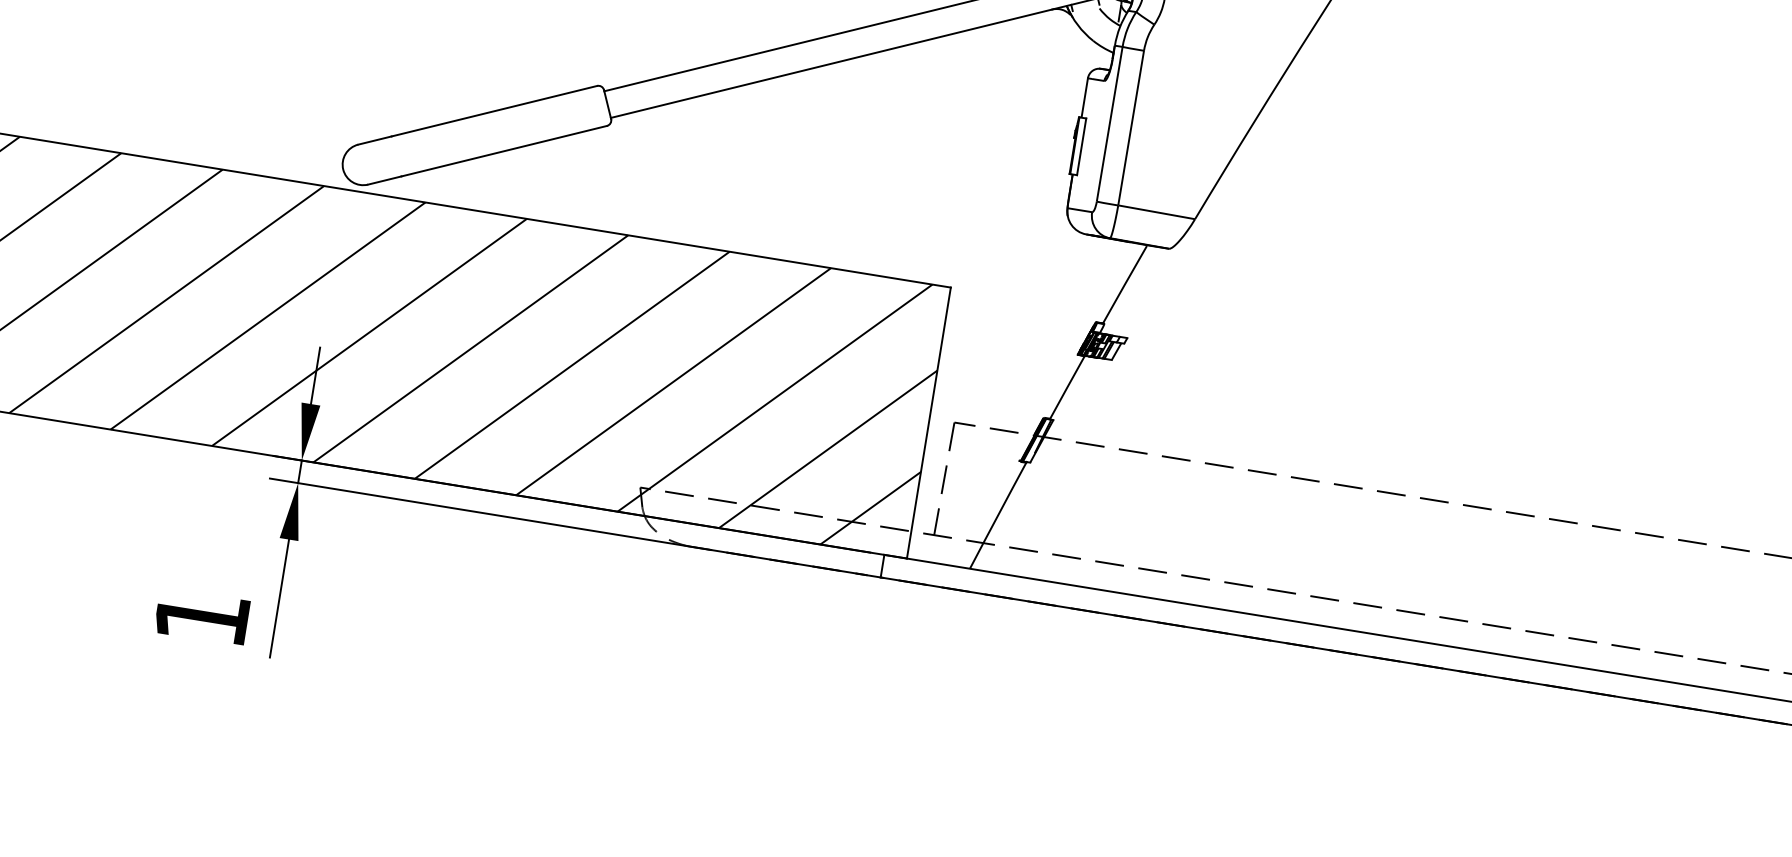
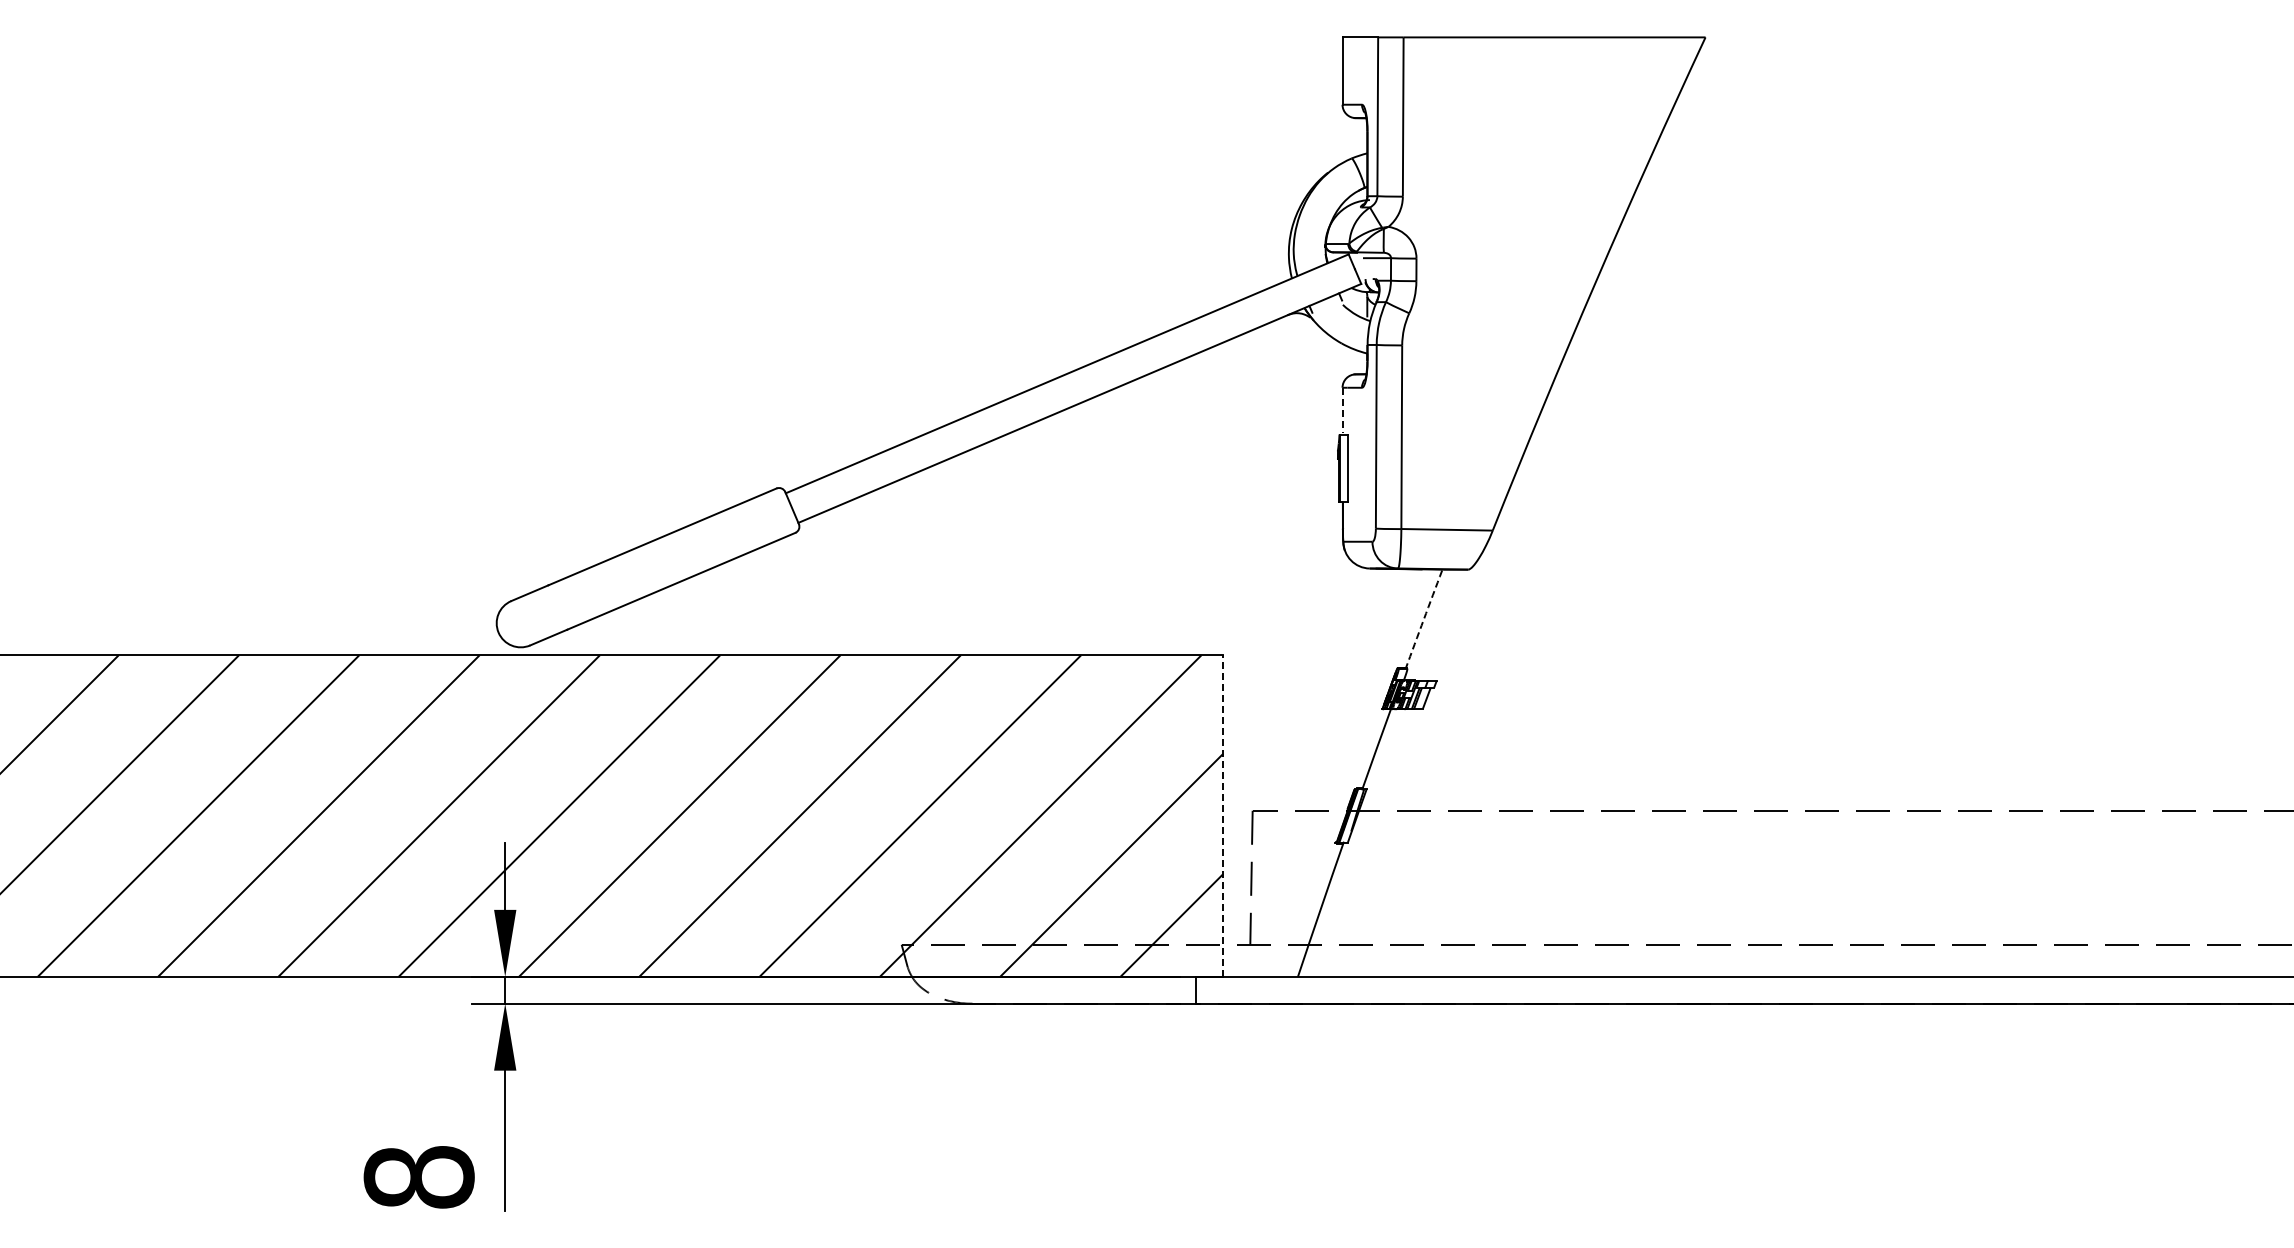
line: (1084, 97) -> (1342, 410), solid -> dashed
arc: (1124, 284) -> (1423, 619), solid -> dashed
line: (929, 423) -> (1223, 816), solid -> dashed
text: (201, 617) -> (418, 1177), 1 -> 8

